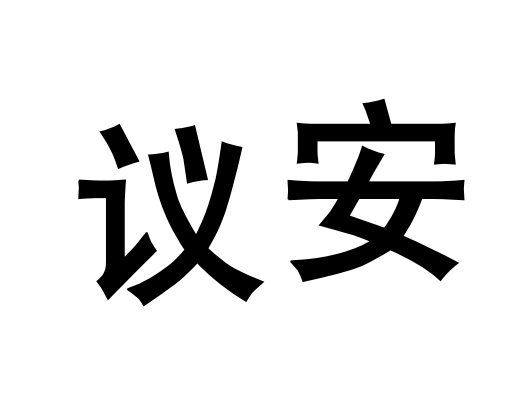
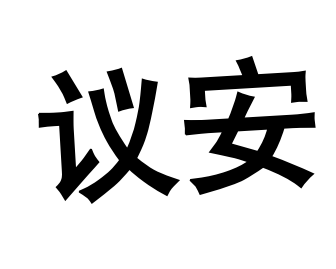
part: (375, 189) -> (249, 123), moved

